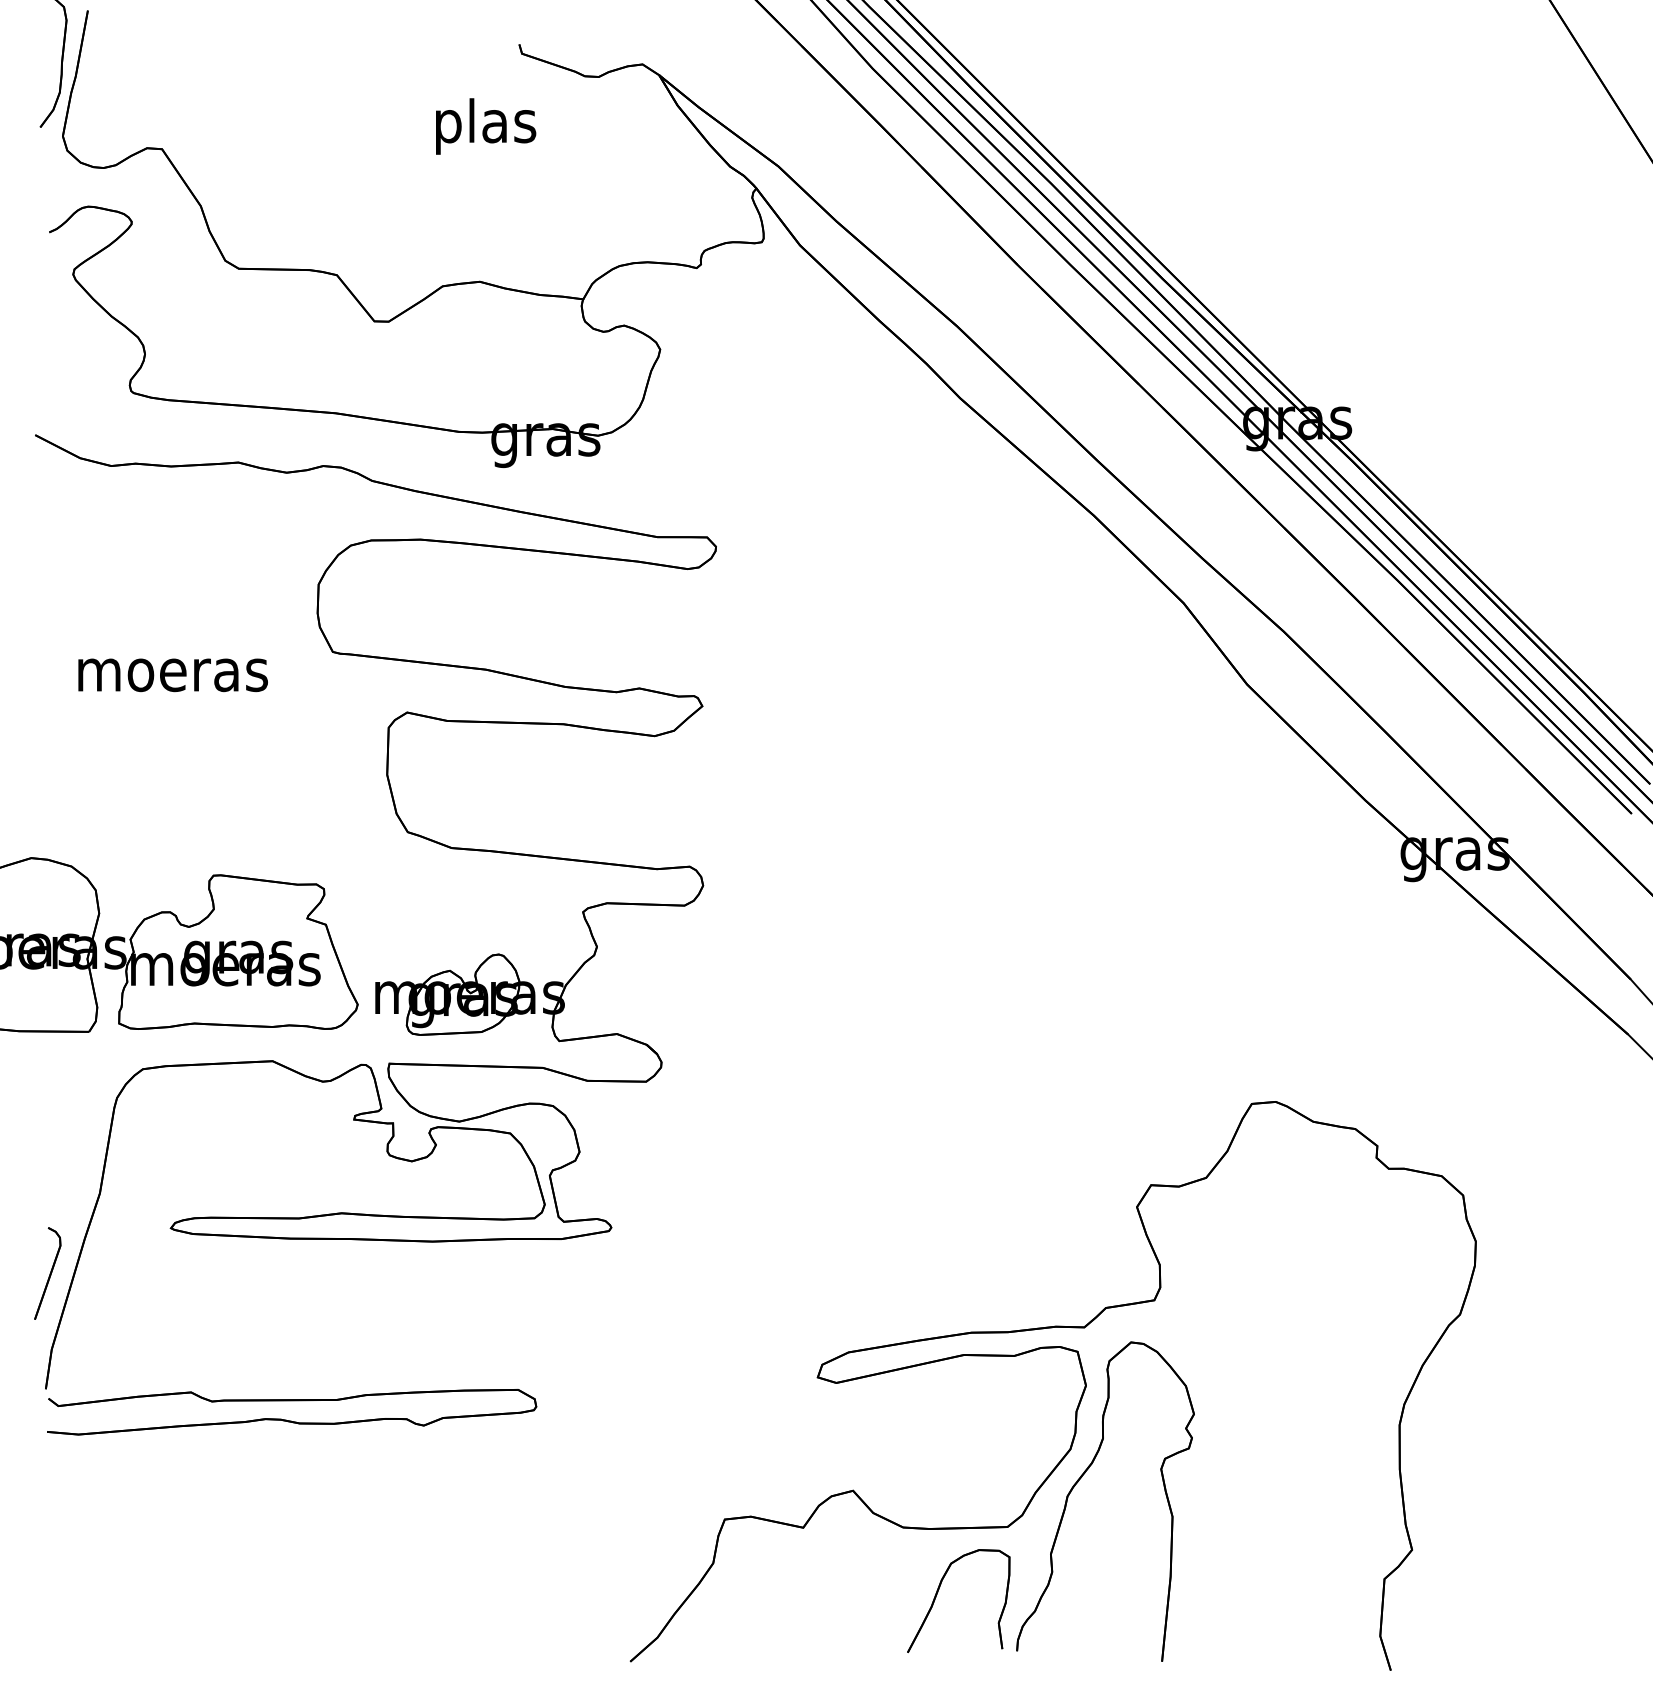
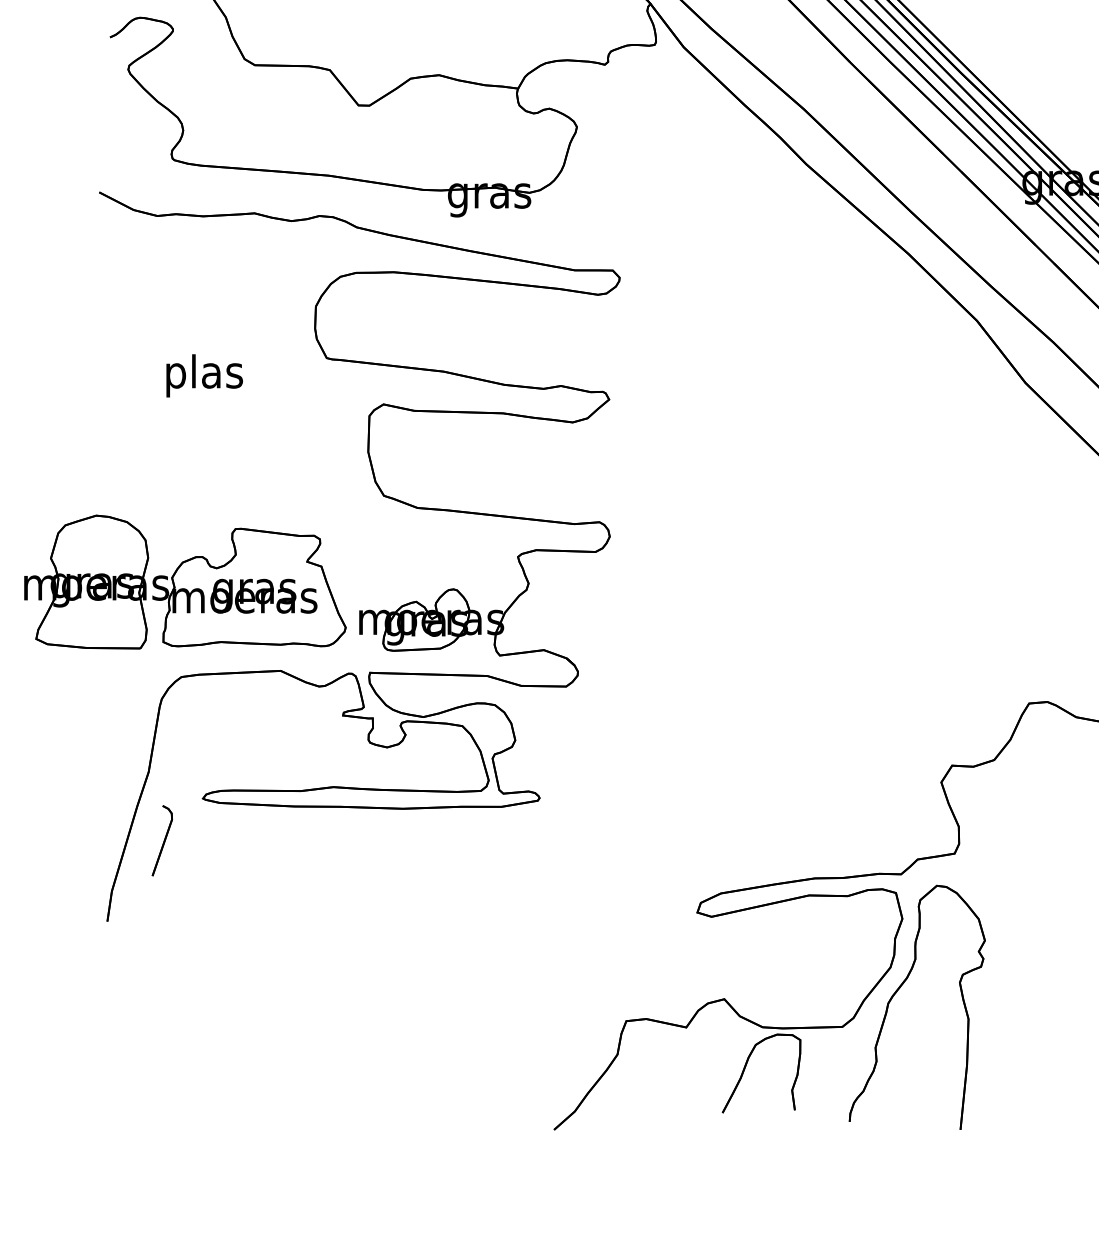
text: (172, 675) -> (204, 376), moeras -> plas
part: (47, 1273) -> (162, 840), moved
part: (291, 1420) -> (295, 945), removed
part: (938, 1592) -> (746, 1067), moved

